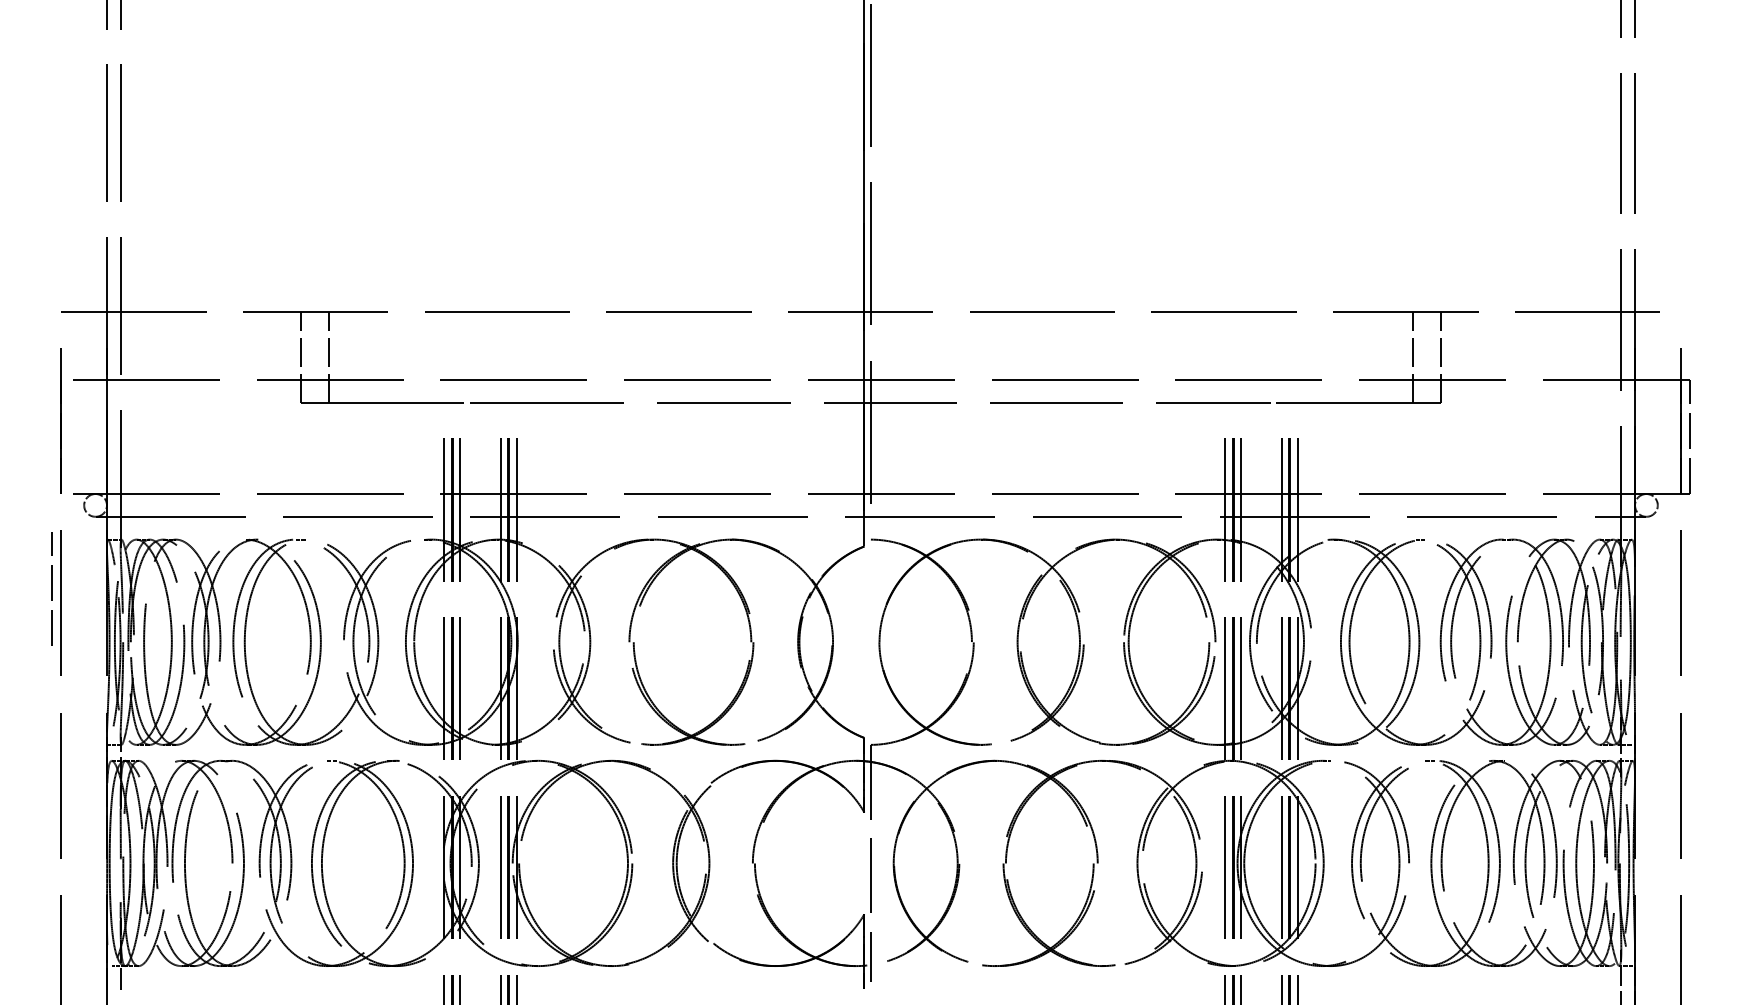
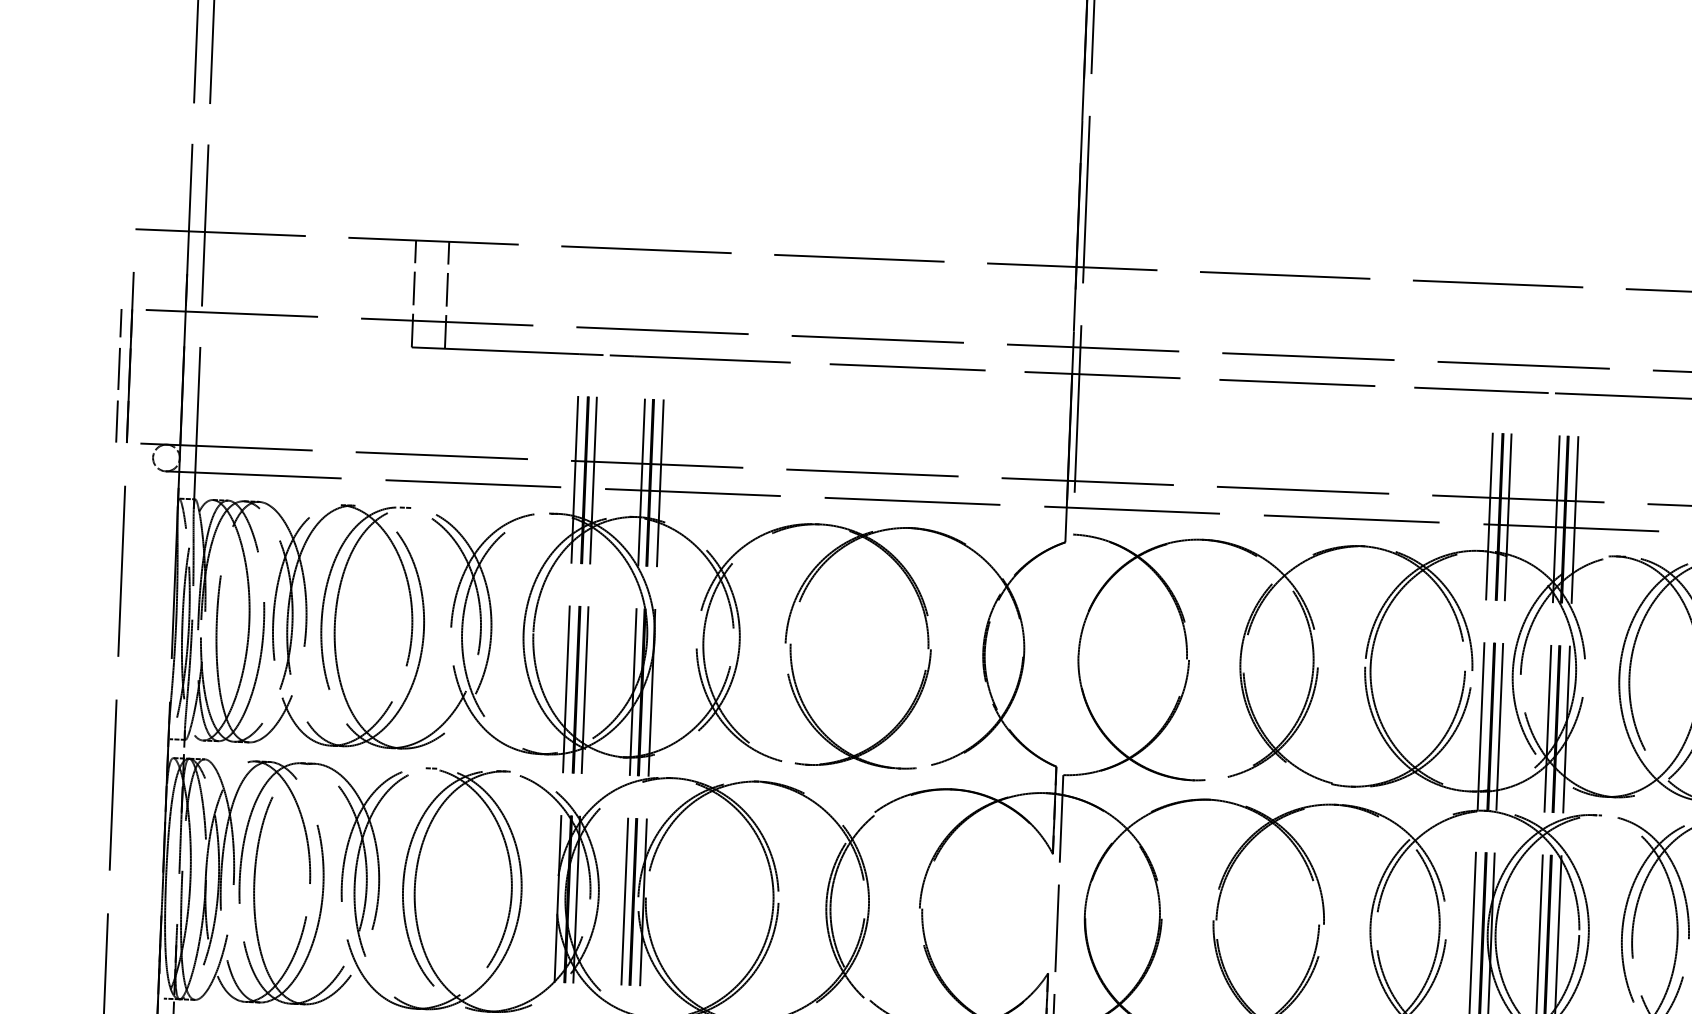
line: (51, 588) -> (118, 375), moved

